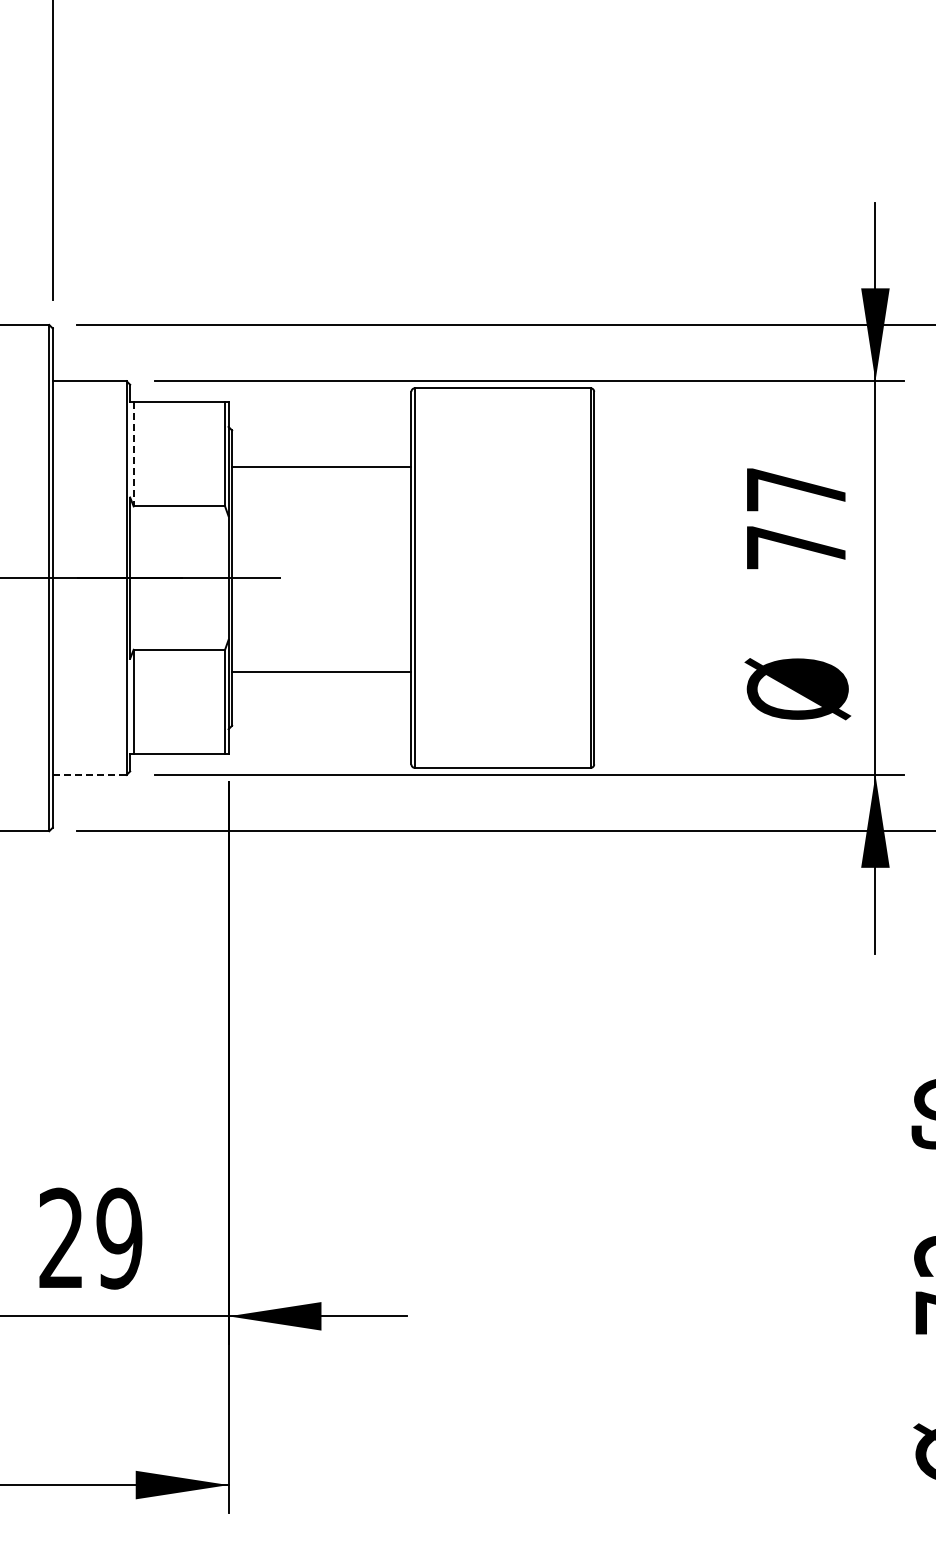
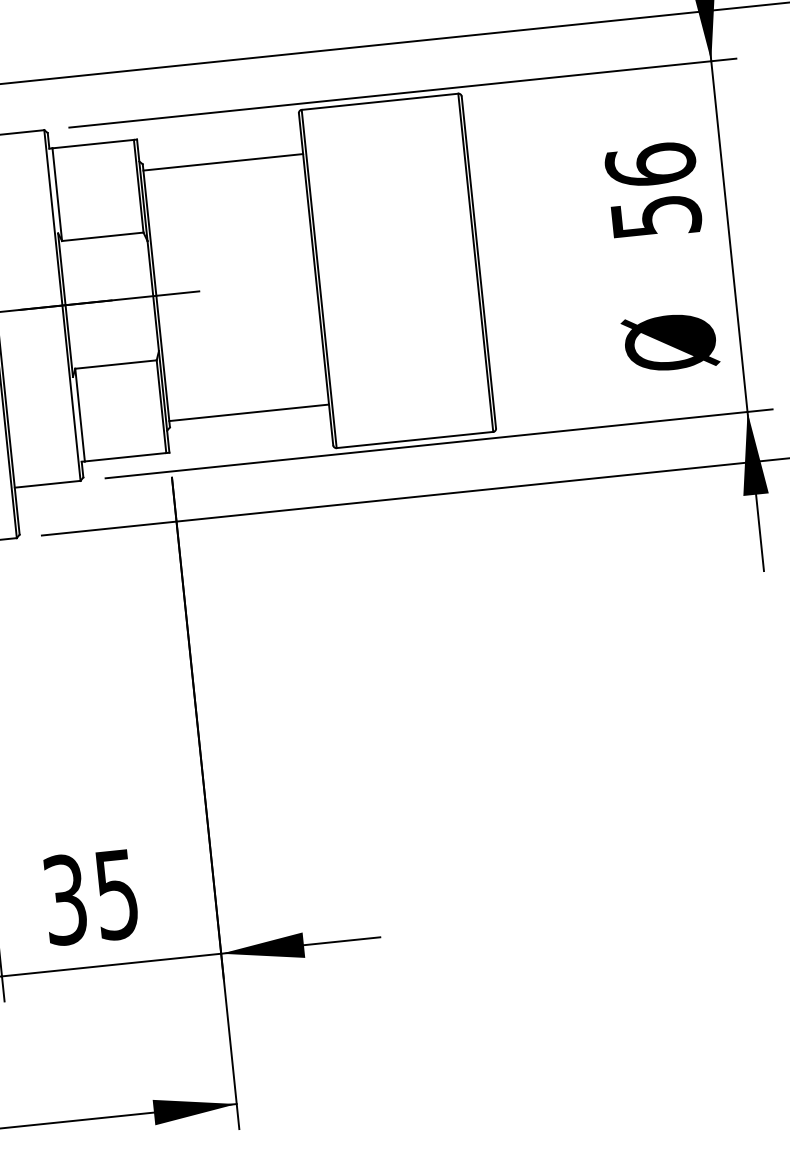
line: (133, 454) -> (57, 194), dashed -> solid
line: (321, 467) -> (223, 162), moved
text: (796, 517) -> (653, 189), 77 -> 56
line: (321, 671) -> (248, 412), moved
line: (89, 774) -> (47, 483), dashed -> solid
text: (90, 1238) -> (91, 897), 29 -> 35

